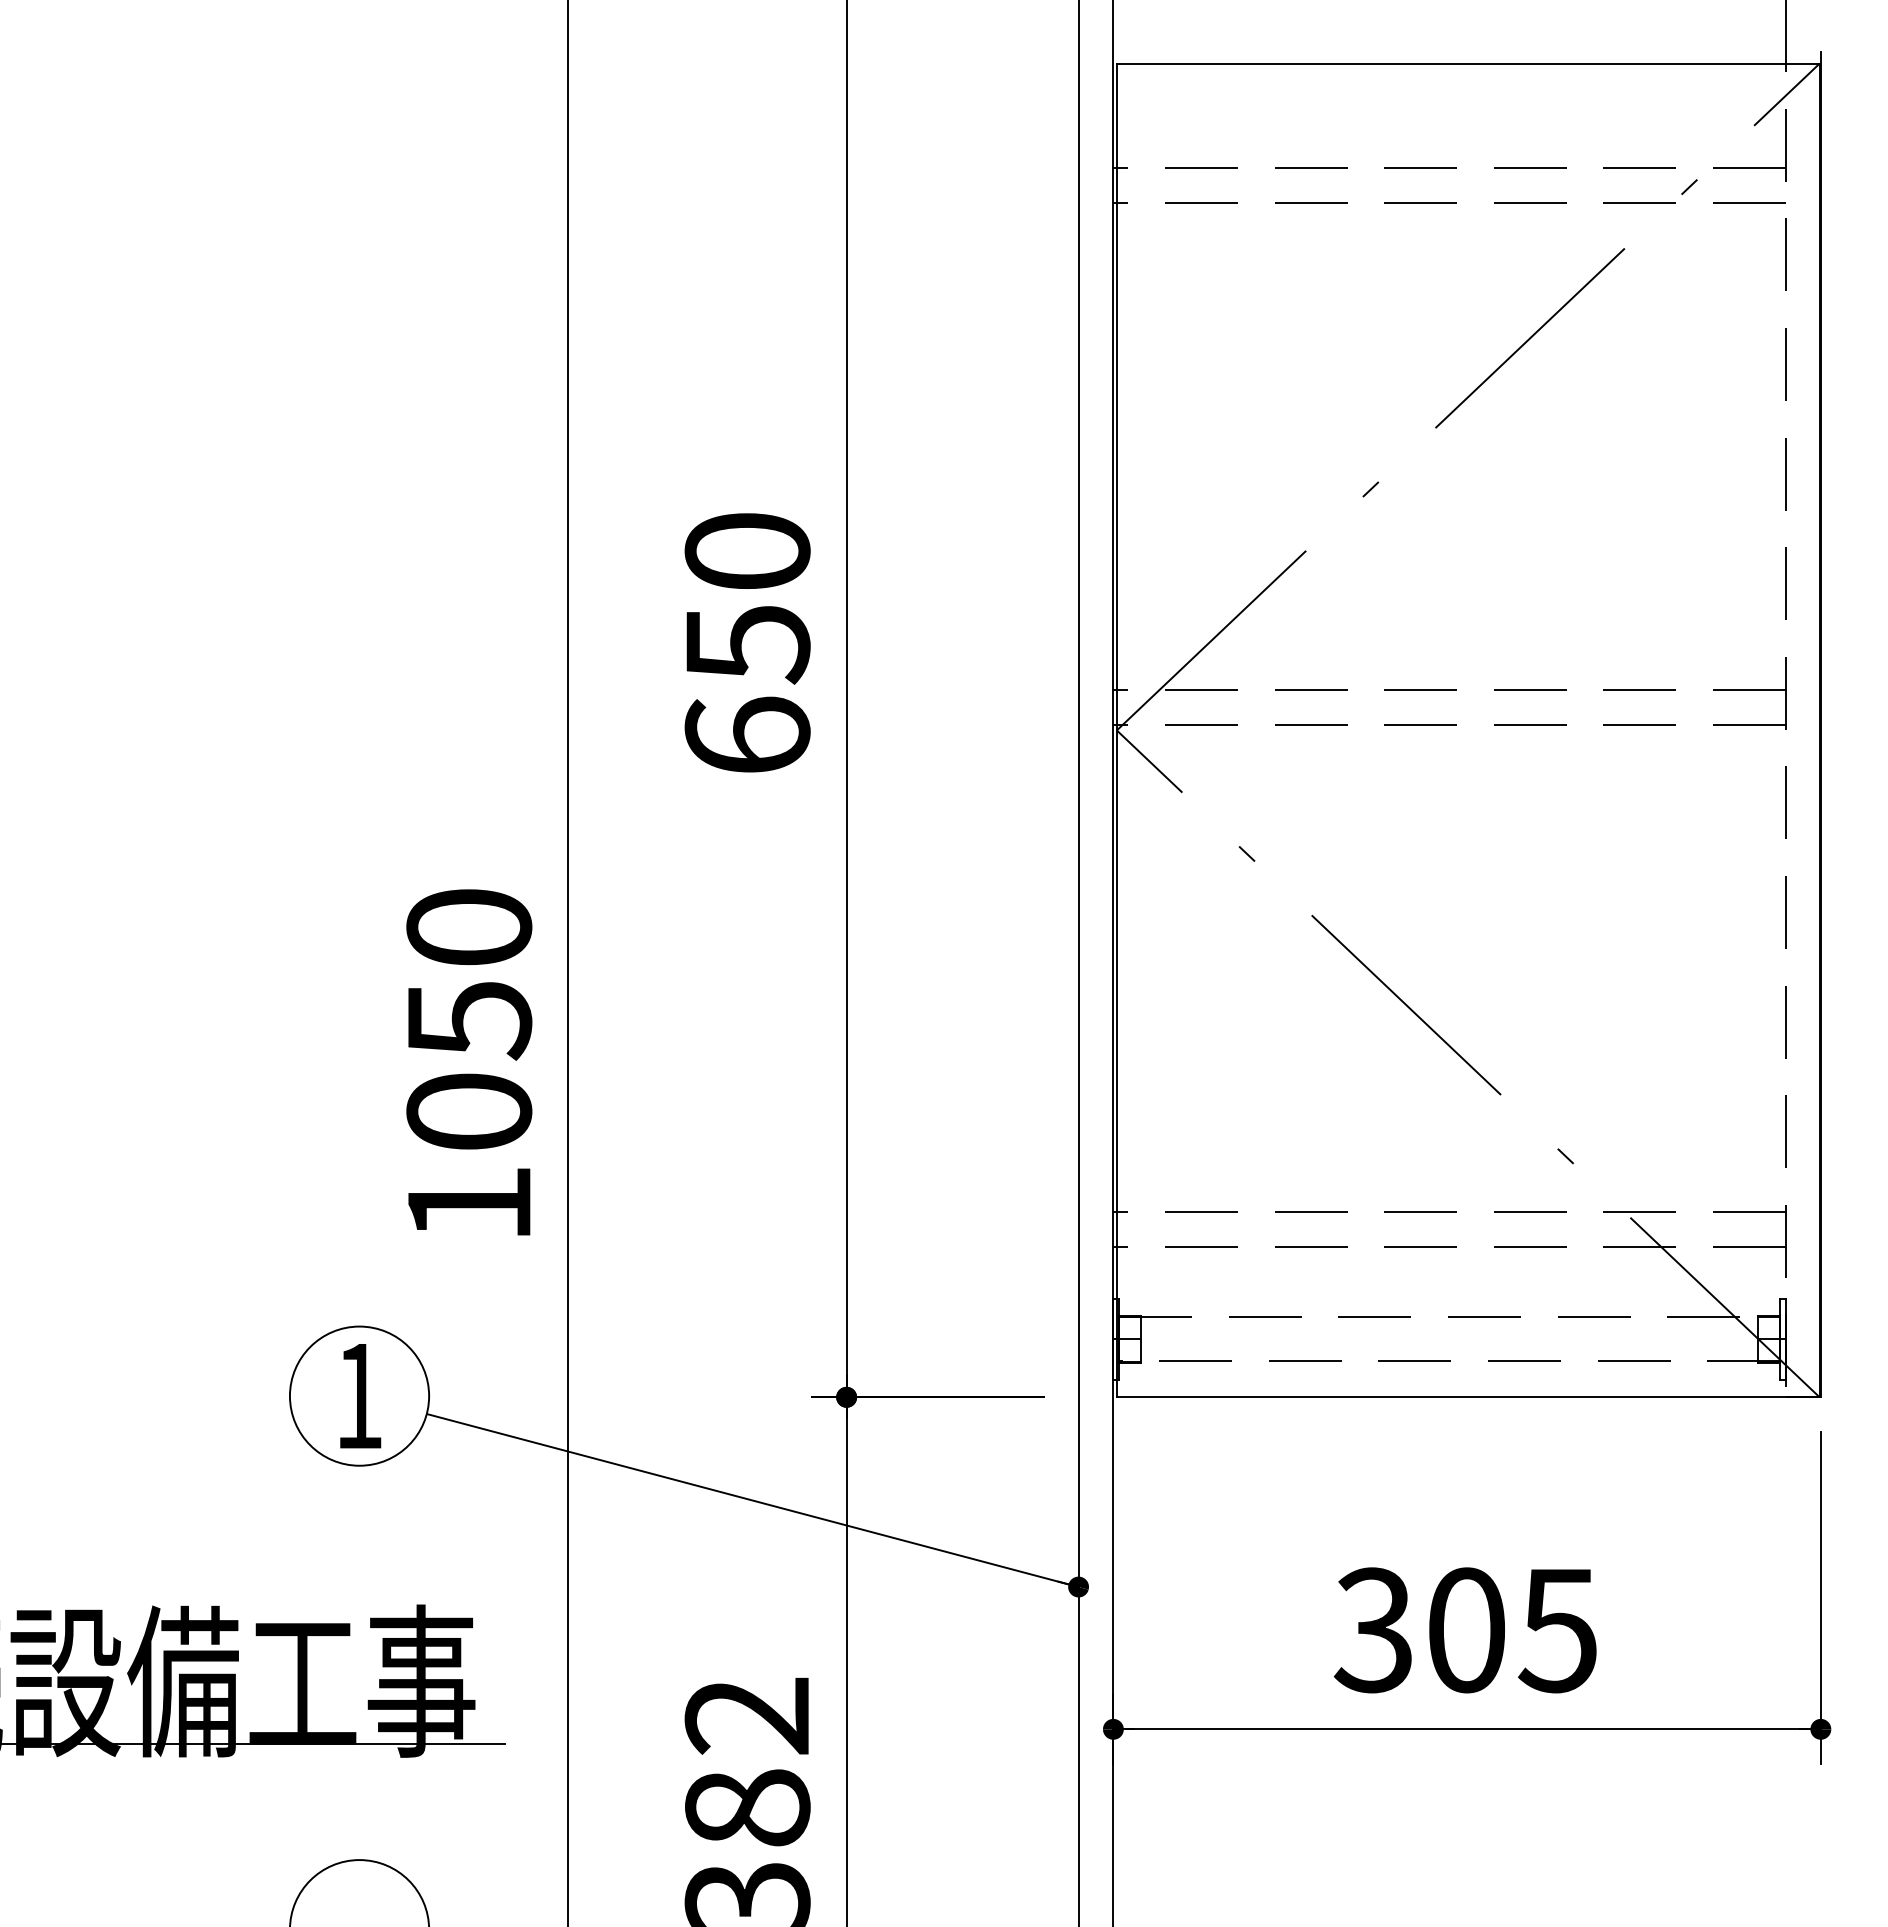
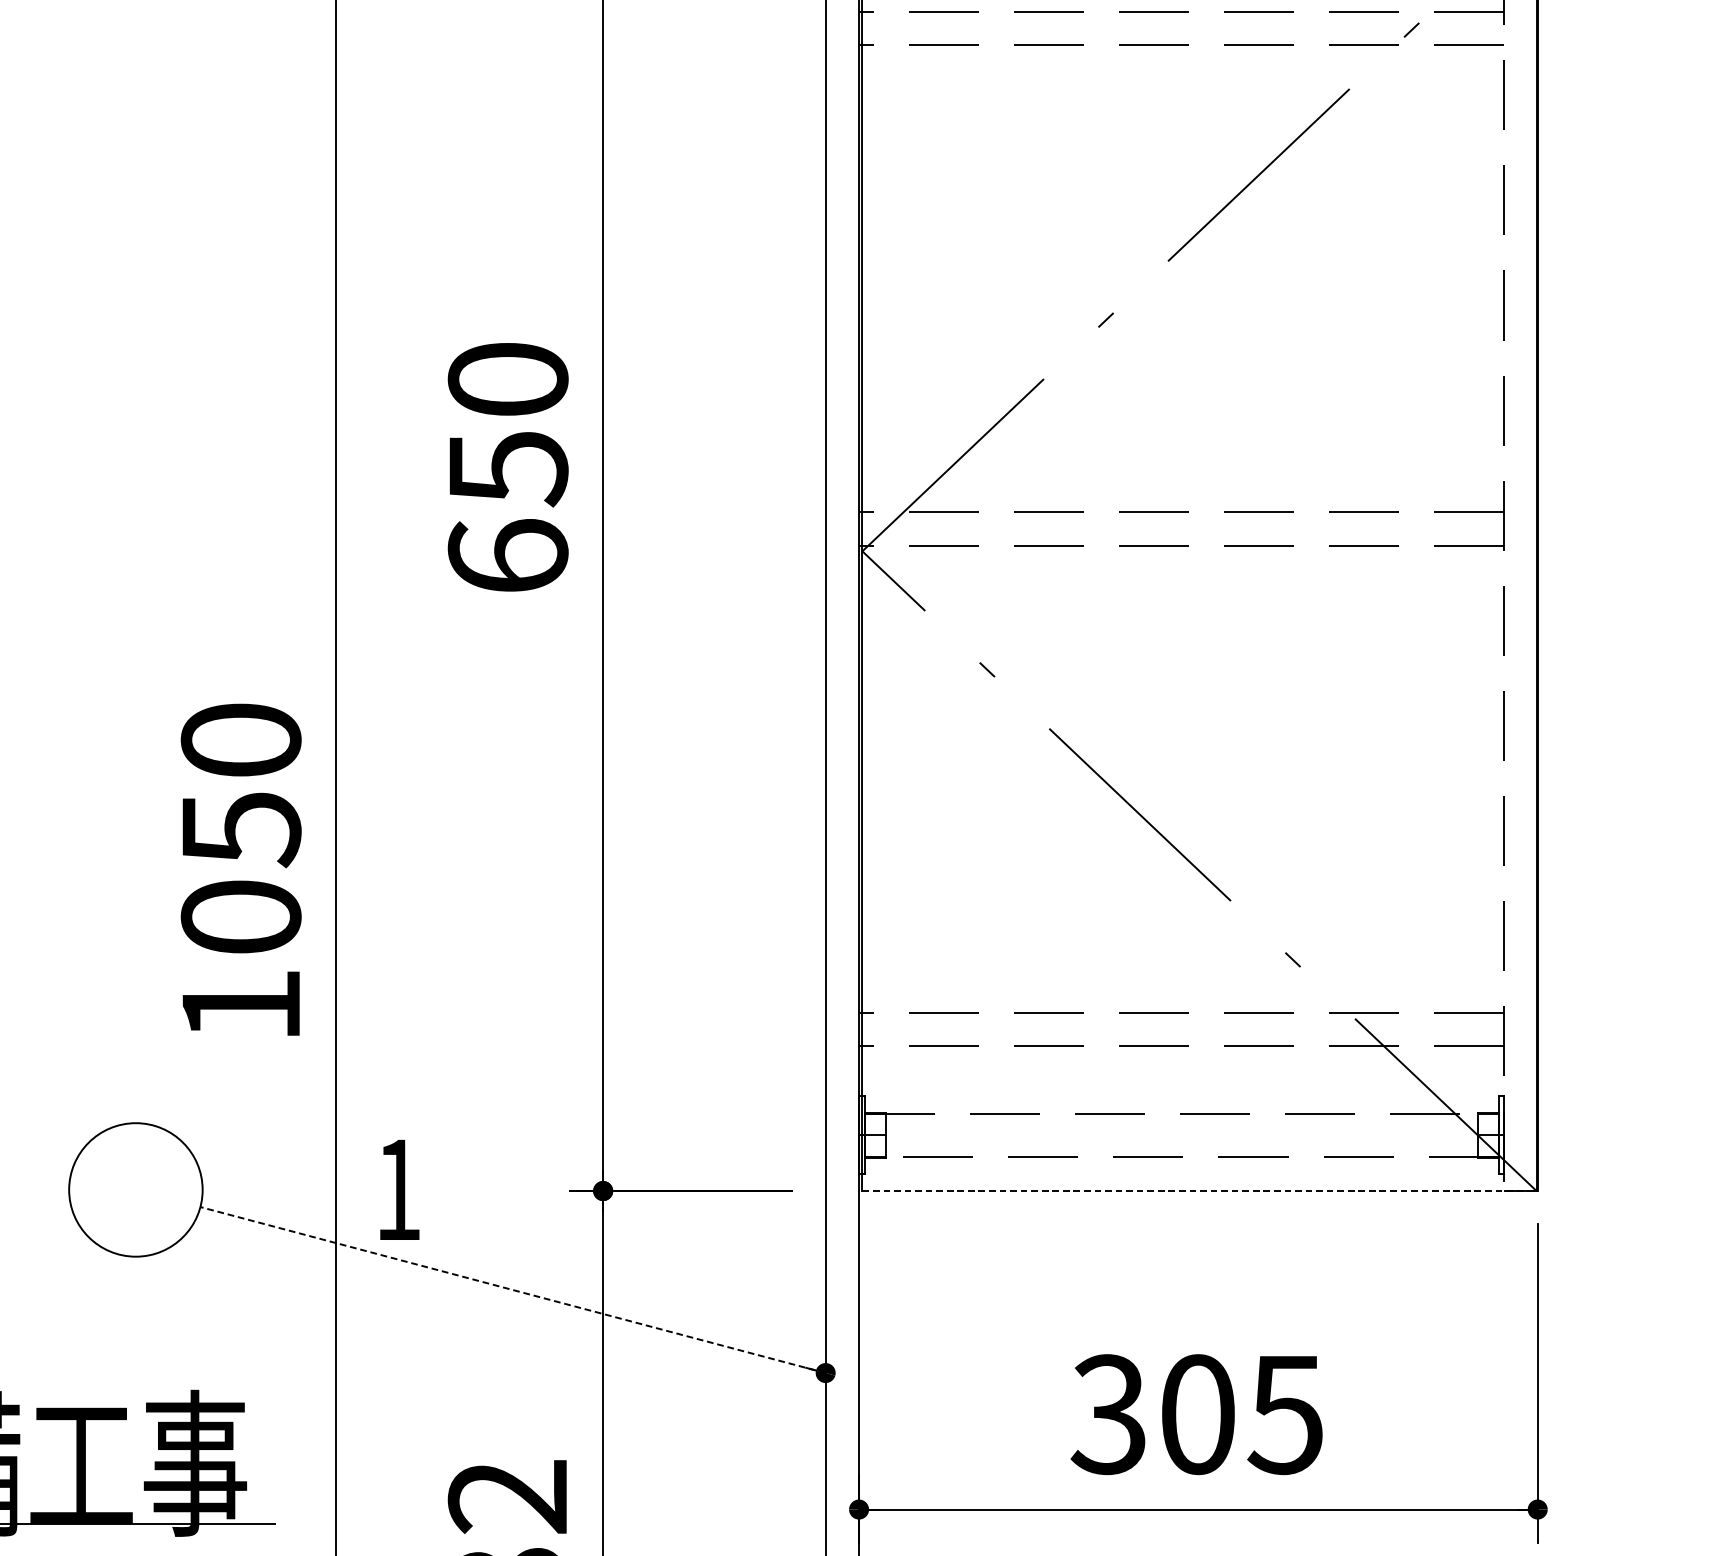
text: (360, 1396) -> (399, 1190), moved
line: (1468, 1397) -> (1199, 1191), solid -> dashed
line: (752, 1500) -> (512, 1290), solid -> dashed

